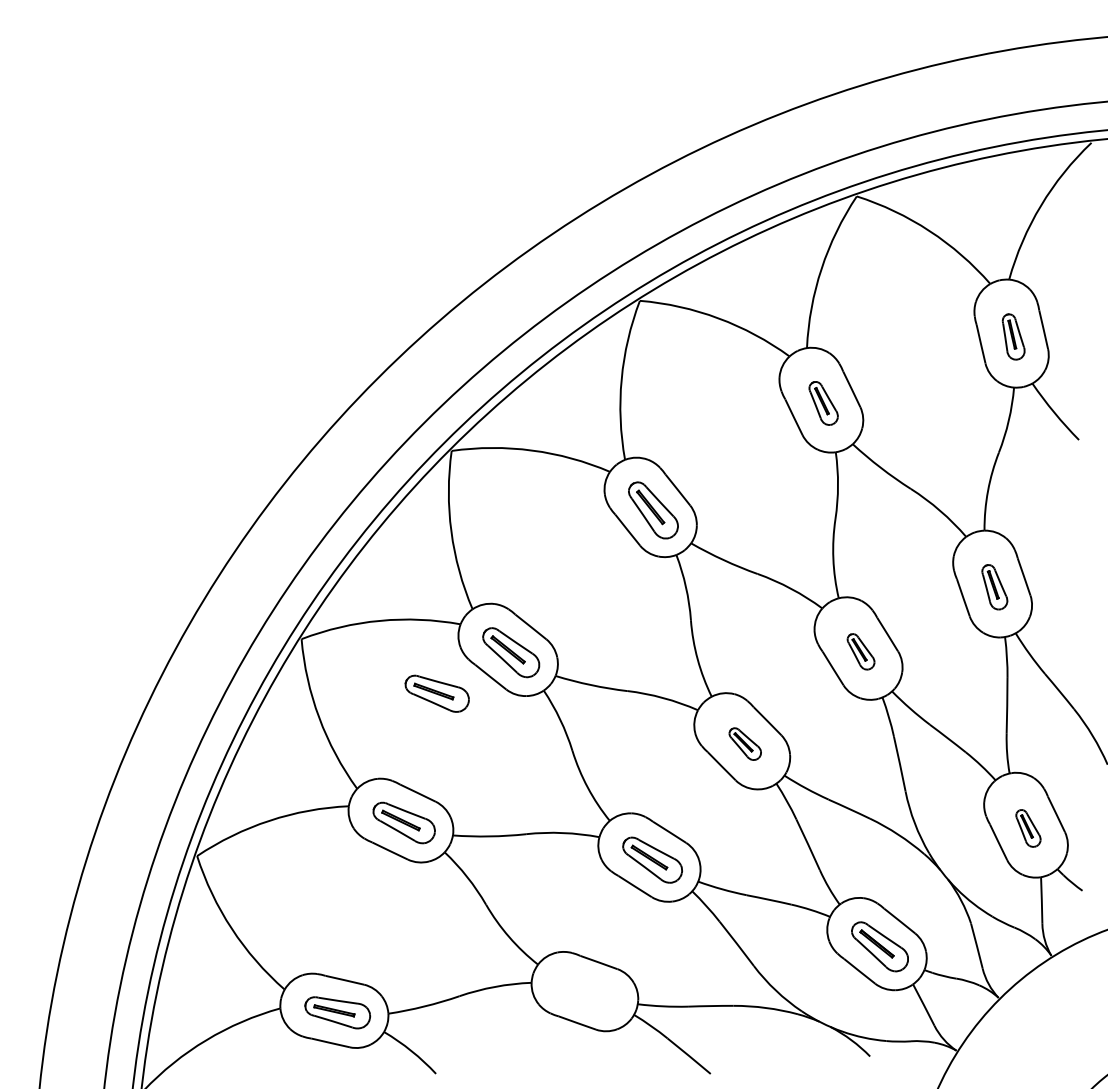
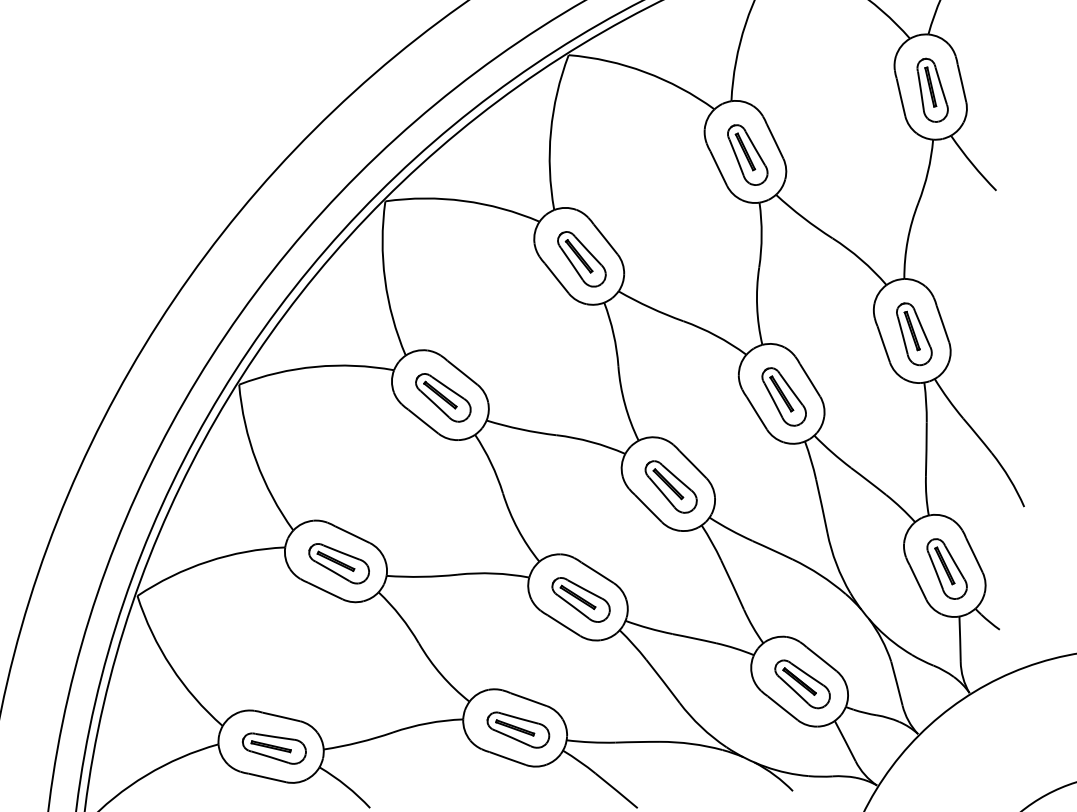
part: (1013, 336) -> (932, 89), size x1.43
part: (823, 403) -> (747, 155), size x1.43
part: (994, 586) -> (914, 333), size x1.43
part: (860, 651) -> (783, 396), size x1.67
part: (436, 693) -> (517, 729), moved
part: (745, 743) -> (671, 486), size x1.67
part: (1028, 828) -> (947, 569), size x1.67

